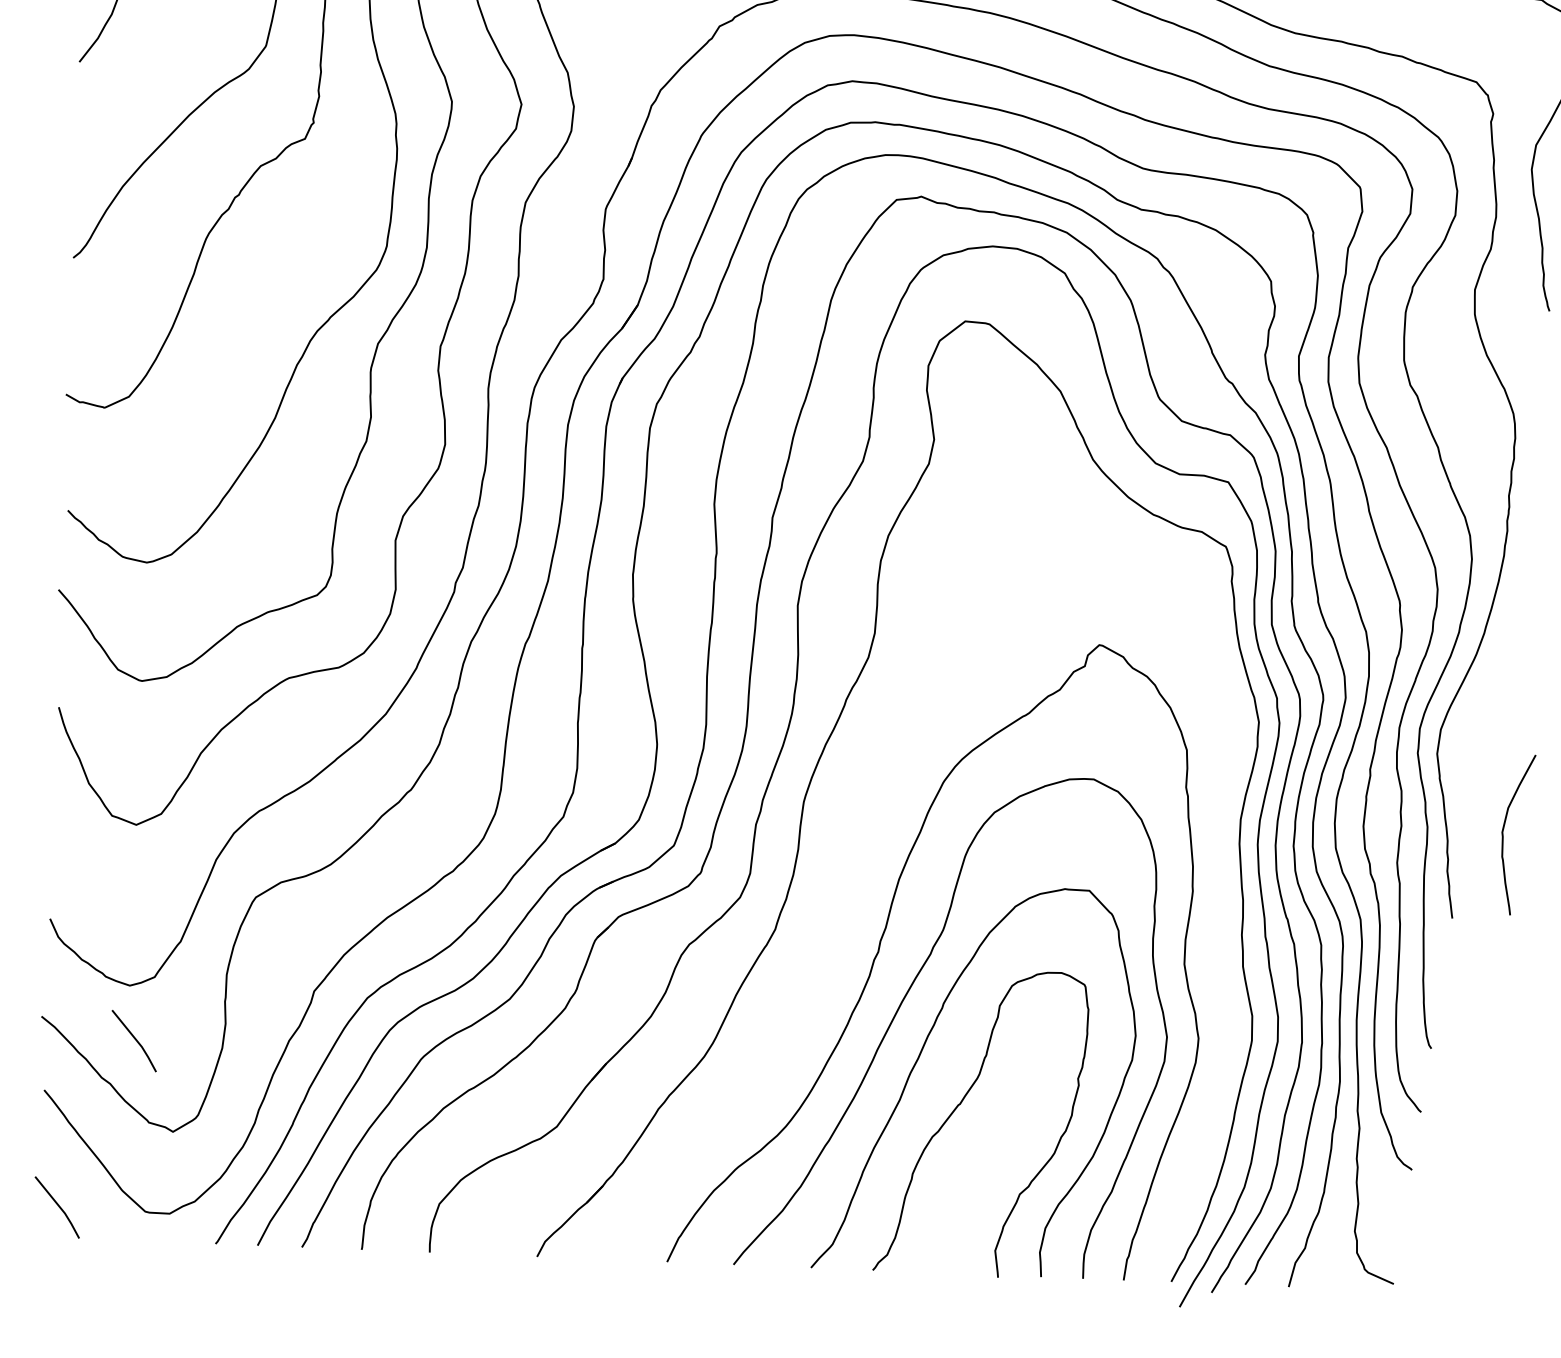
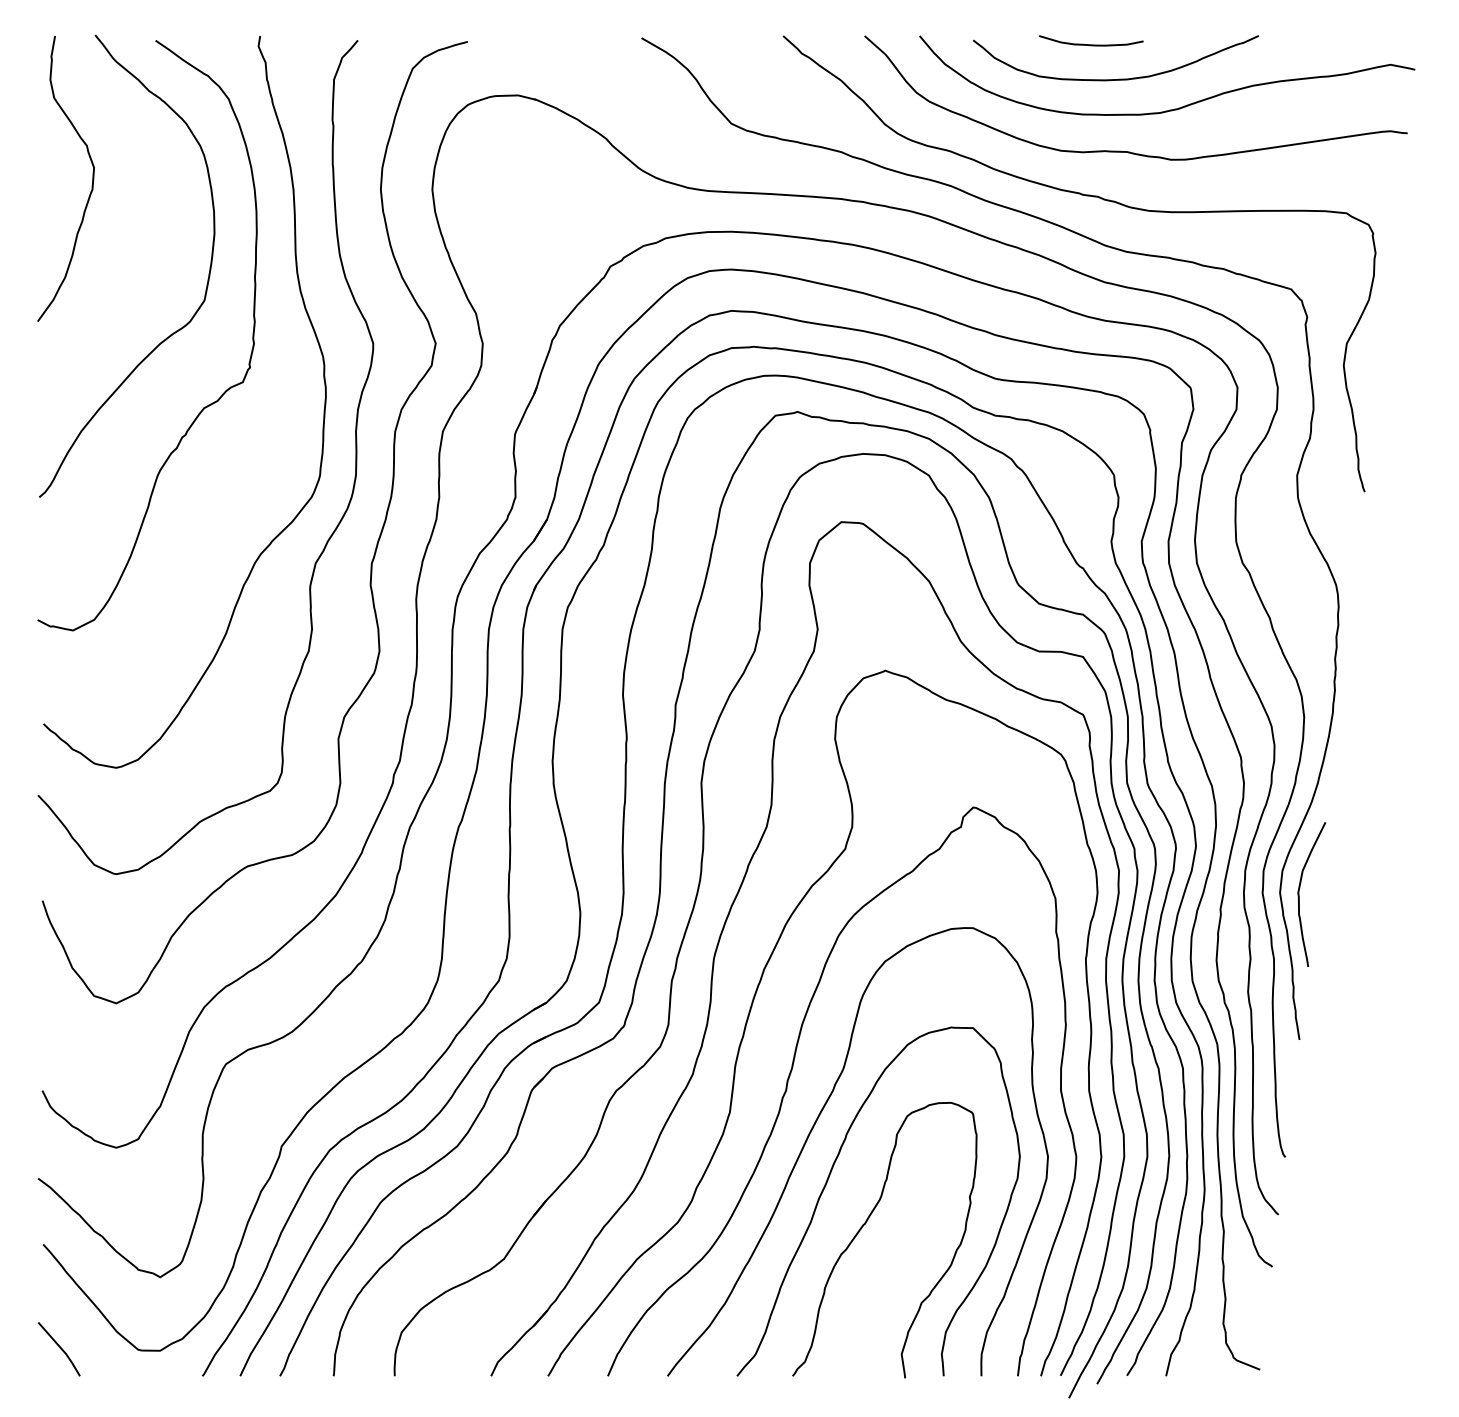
curve: (1503, 834) -> (1299, 894), moved
curve: (847, 850) -> (754, 1000), added
line: (134, 1040) -> (122, 1196), removed

